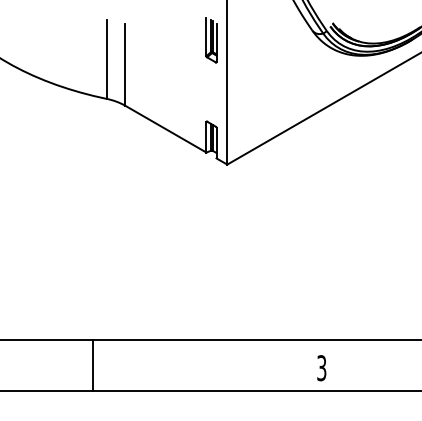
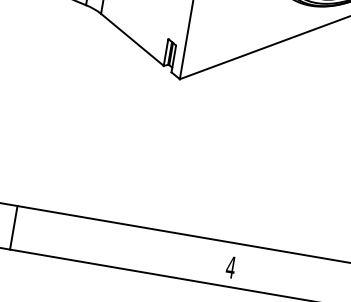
line: (92, 364) -> (13, 227), moved
text: (321, 368) -> (230, 267), 3 -> 4

